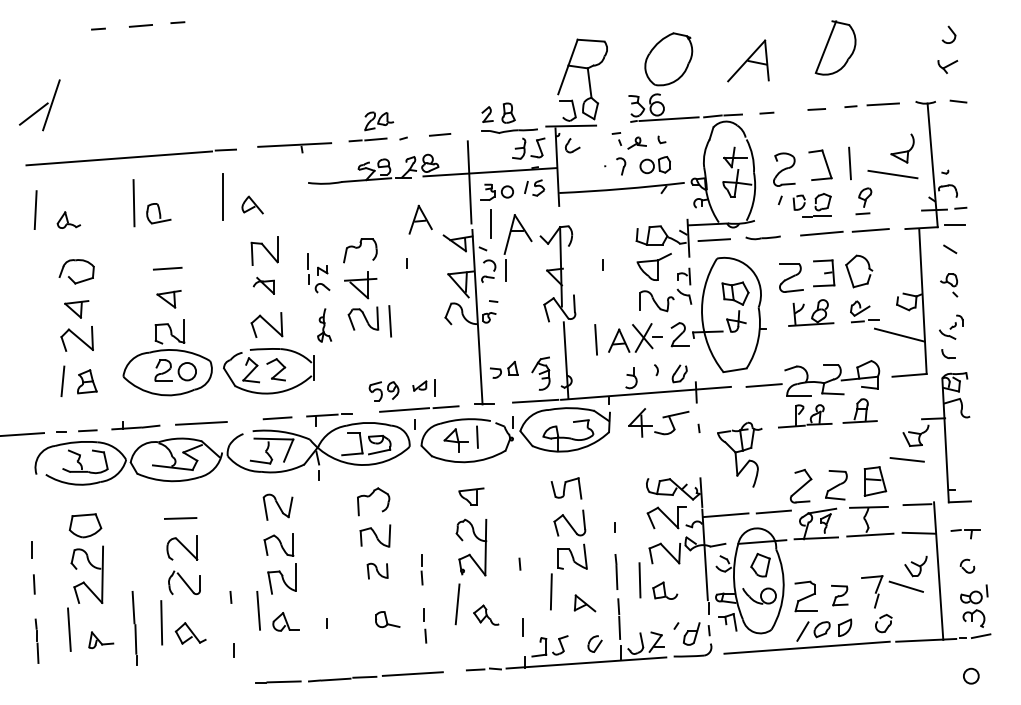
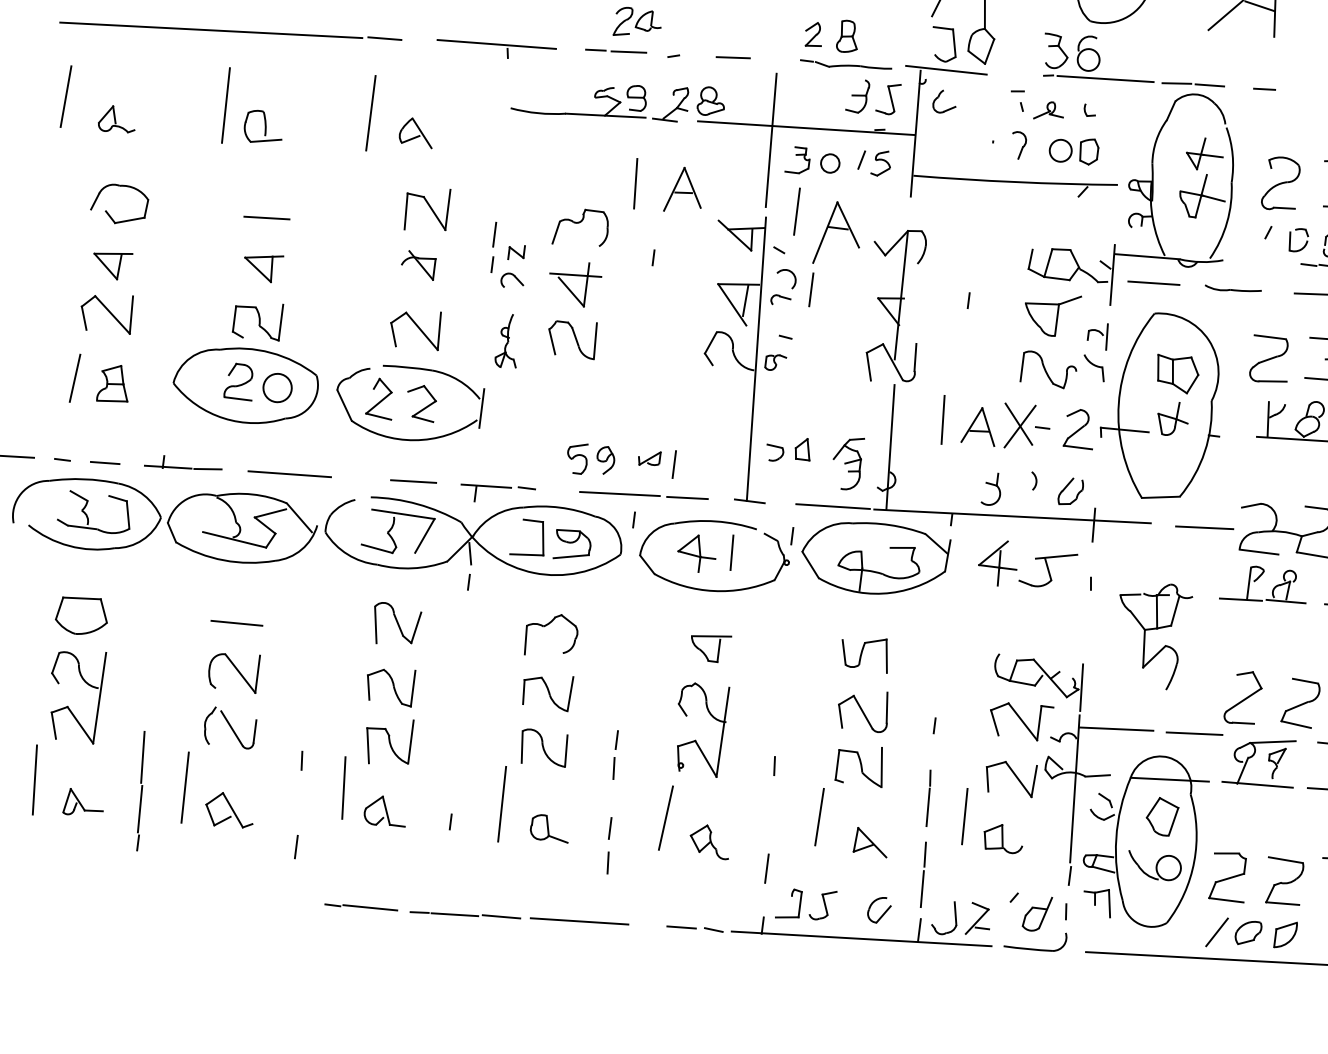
line: (390, 321) -> (636, 184), moved
part: (377, 570) -> (543, 747), size x1.43
part: (839, 595) -> (1283, 881), size x1.43
line: (356, 608) -> (502, 804), added

